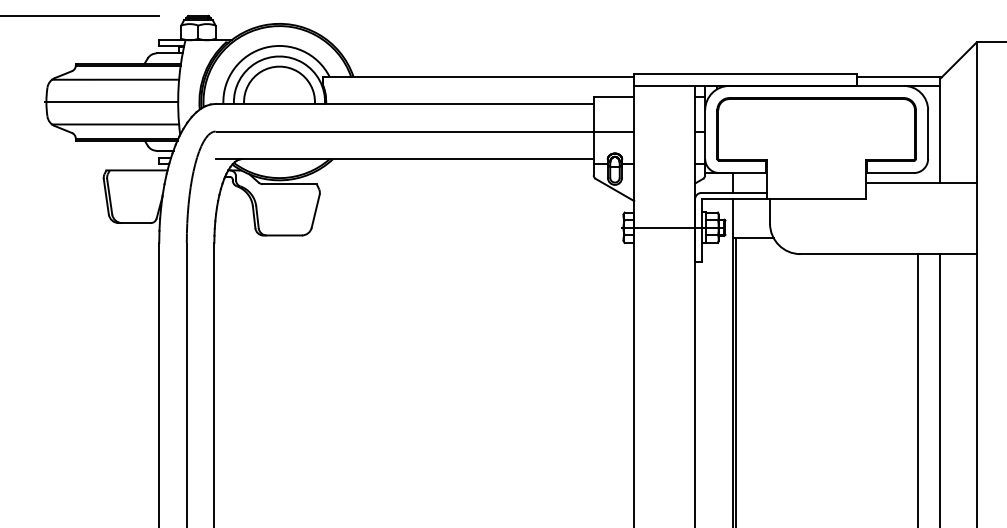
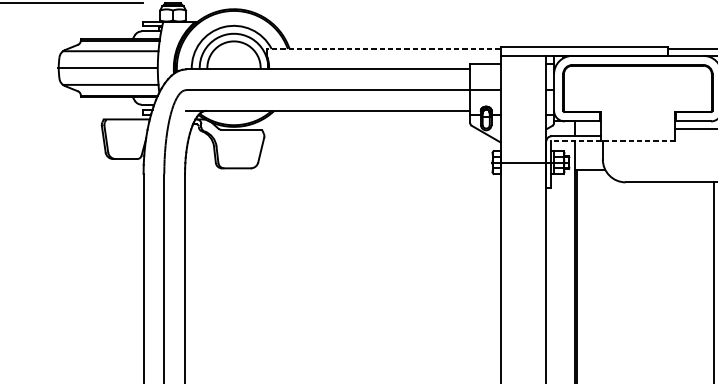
line: (478, 76) -> (383, 48), solid -> dashed
line: (783, 199) -> (612, 141), solid -> dashed

